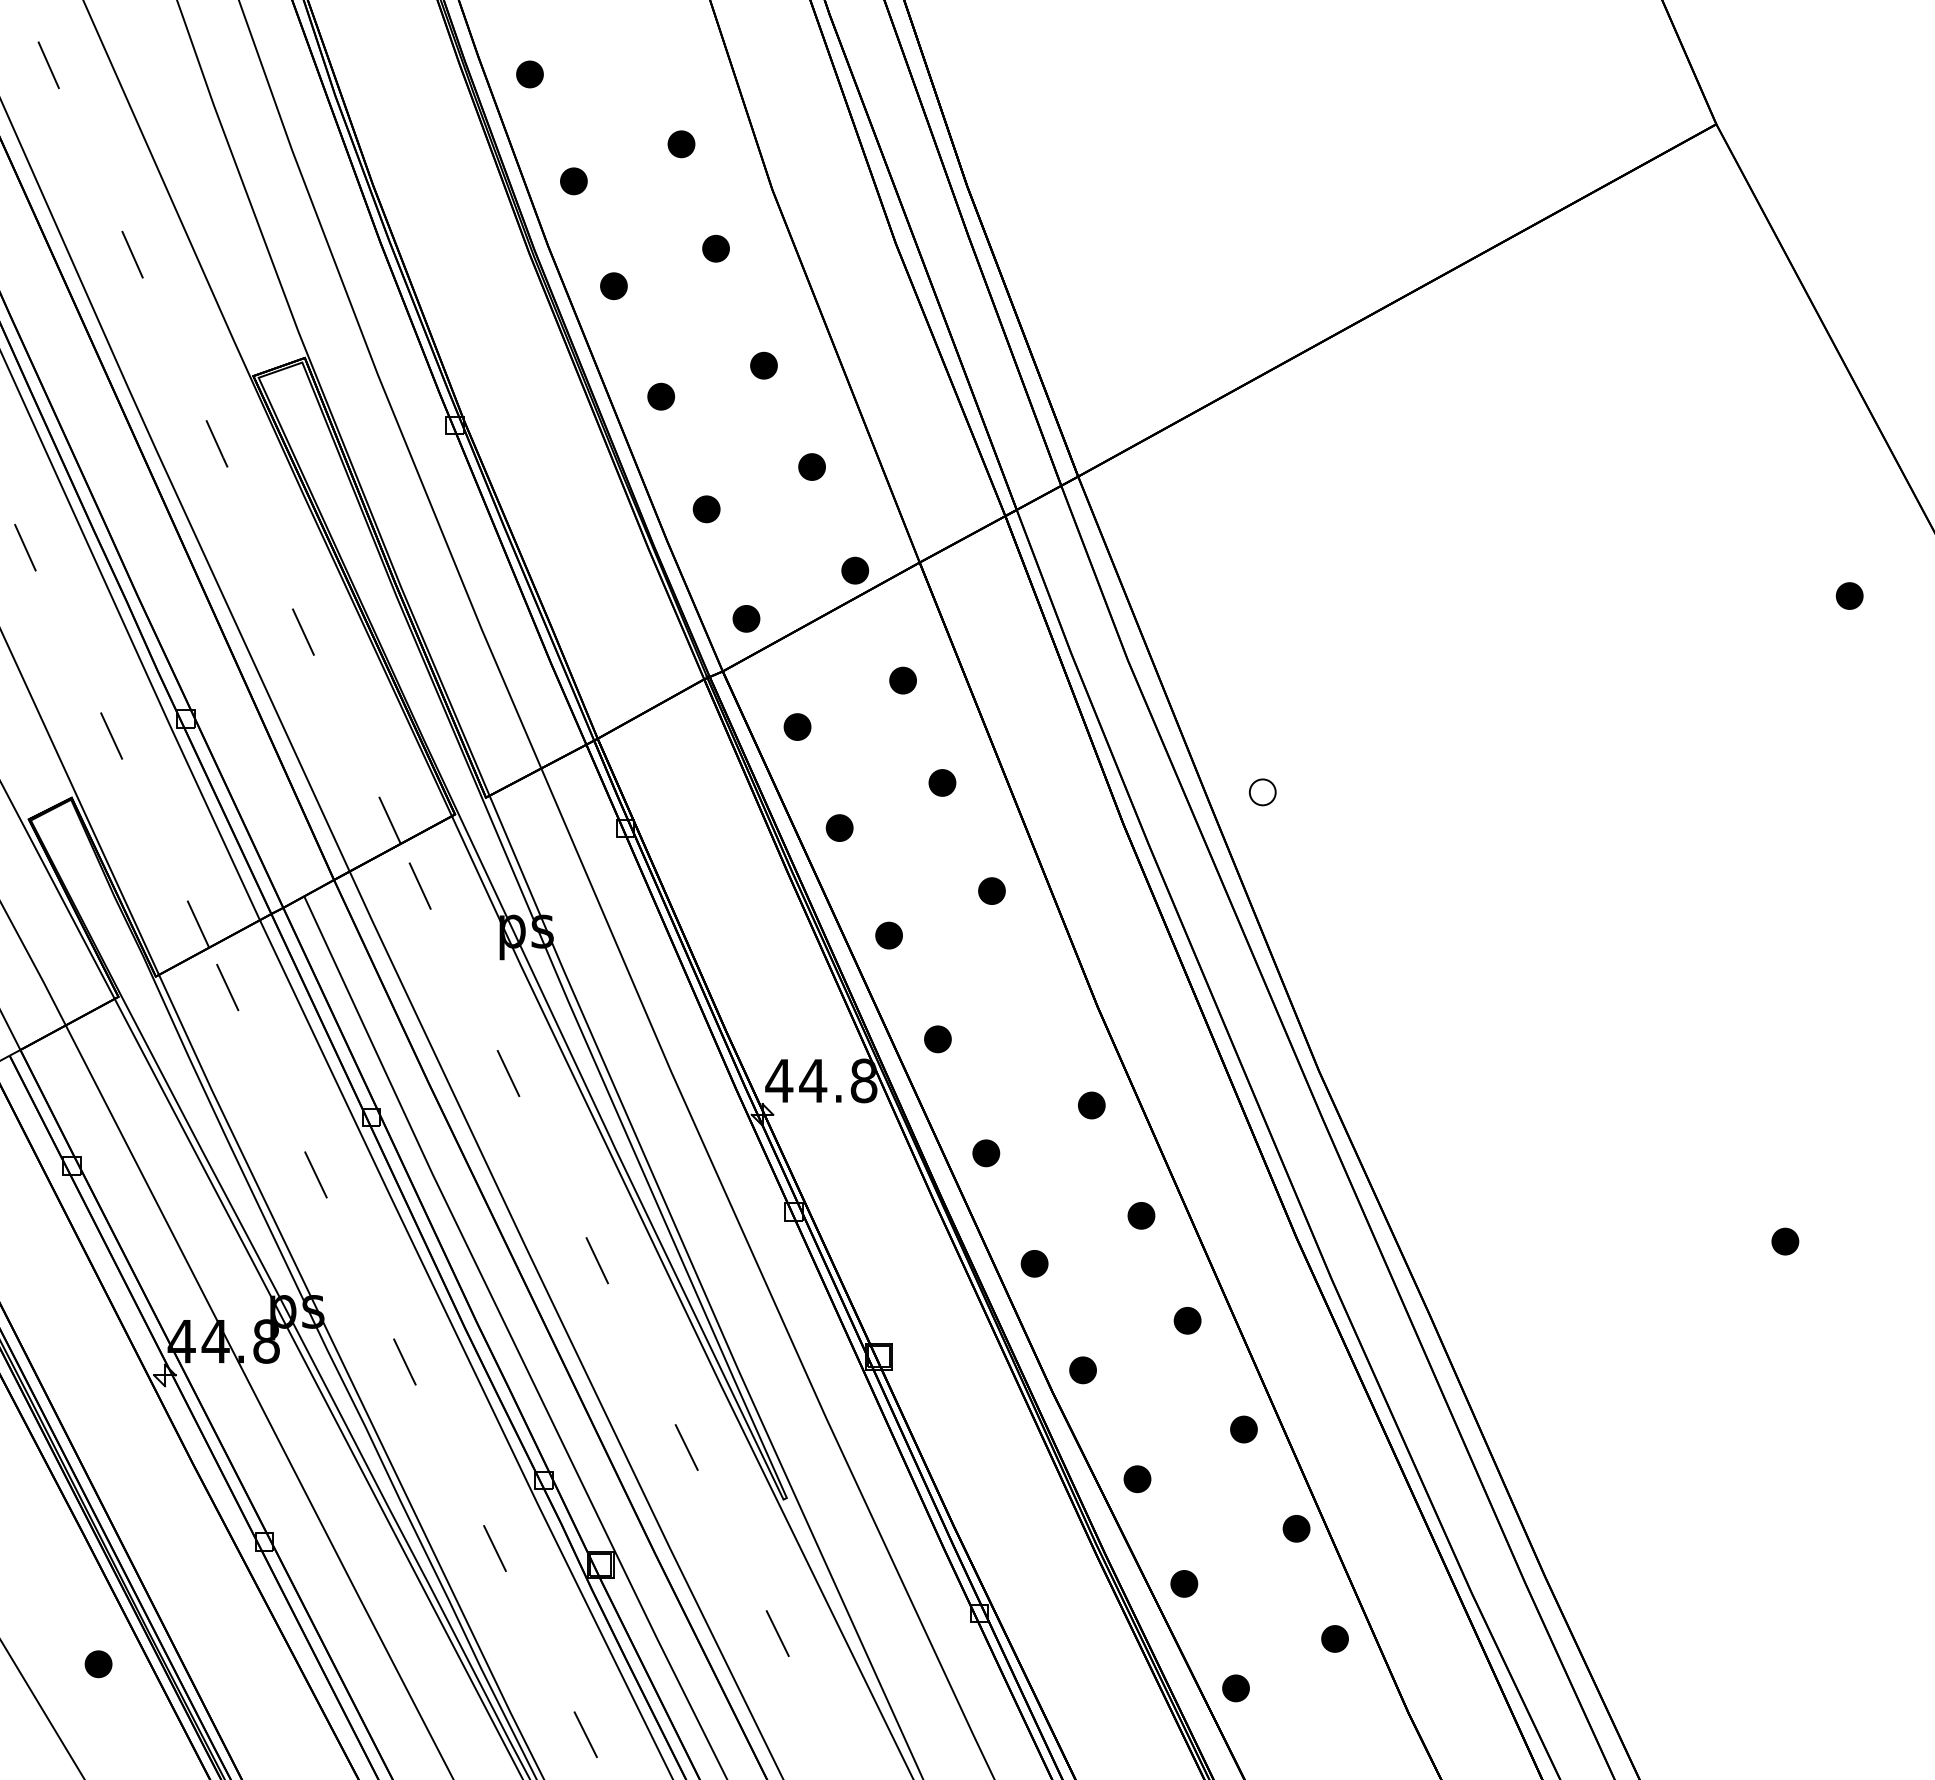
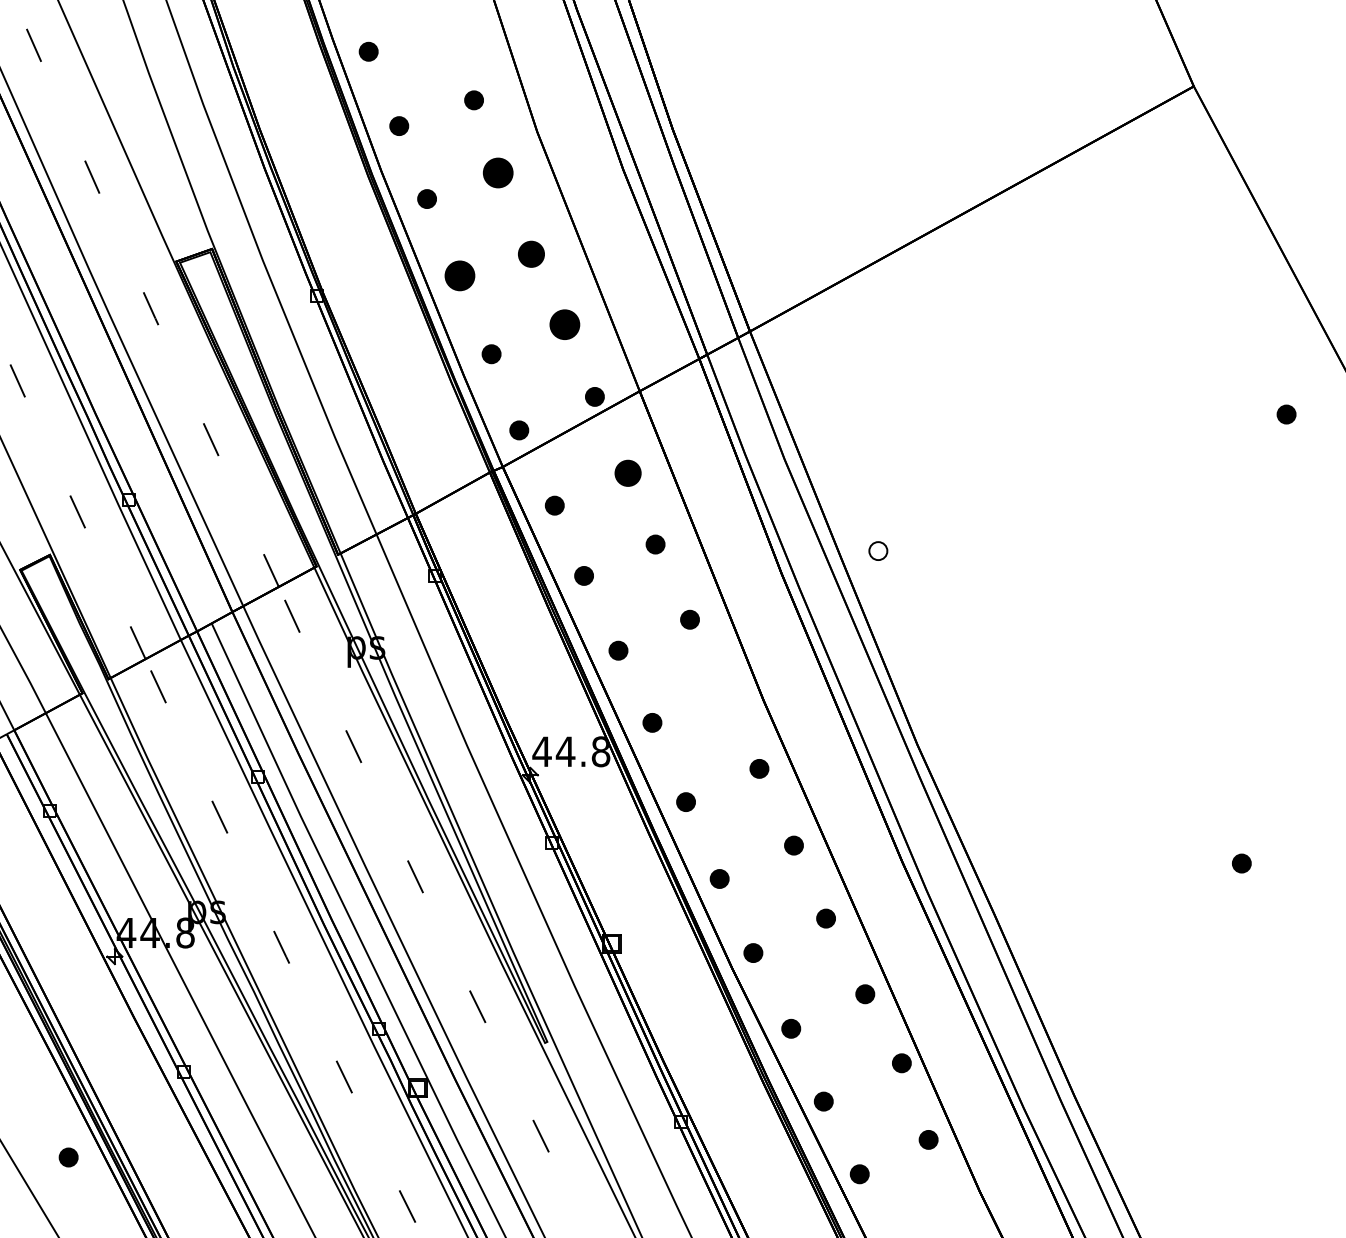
part: (715, 248) -> (497, 172), size x1.6
part: (764, 365) -> (531, 254), size x1.4
part: (660, 396) -> (459, 275), size x1.6
part: (811, 466) -> (564, 324), size x1.6
part: (903, 680) -> (628, 473), size x1.4

